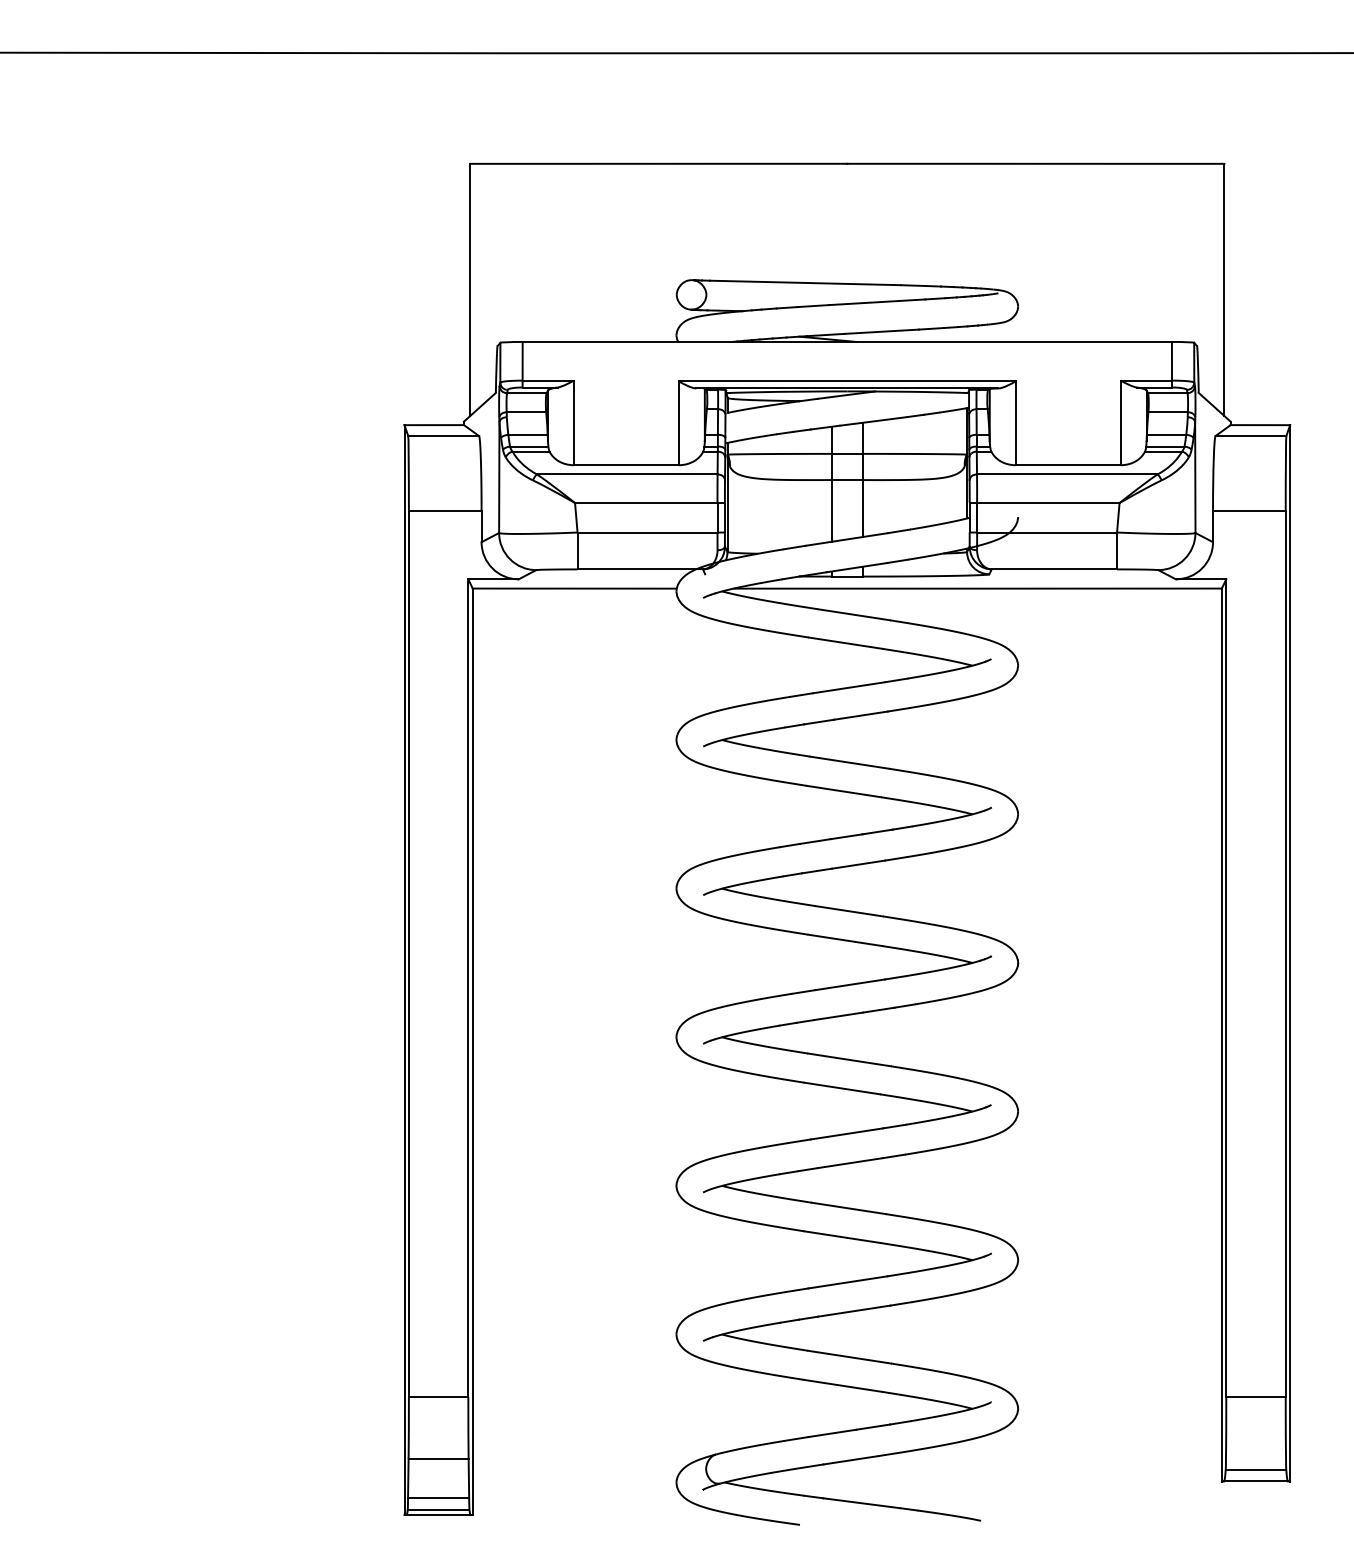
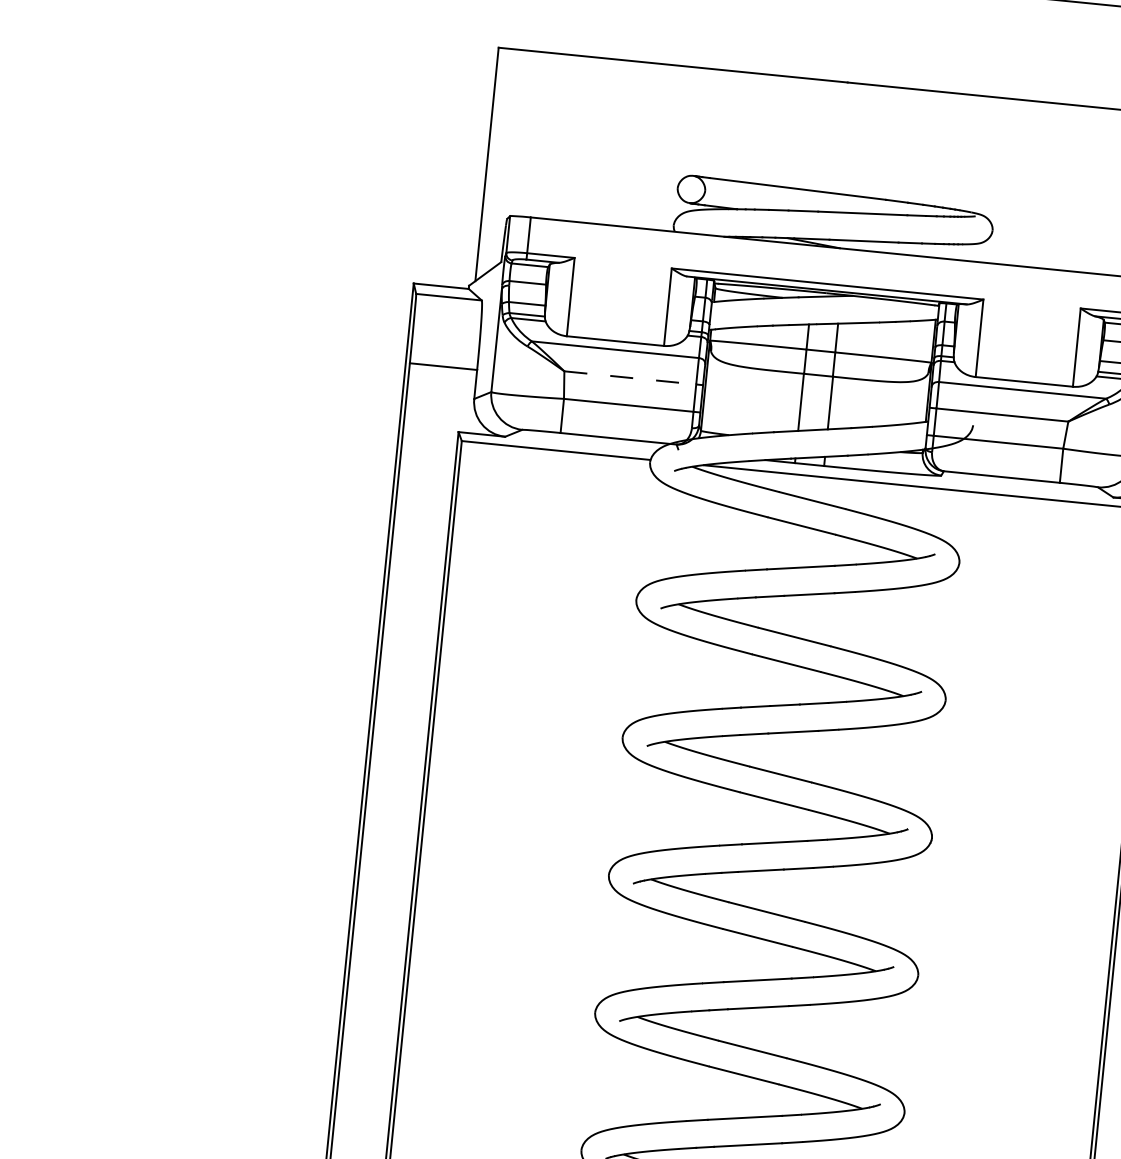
line: (646, 503) -> (630, 378), solid -> dashed

